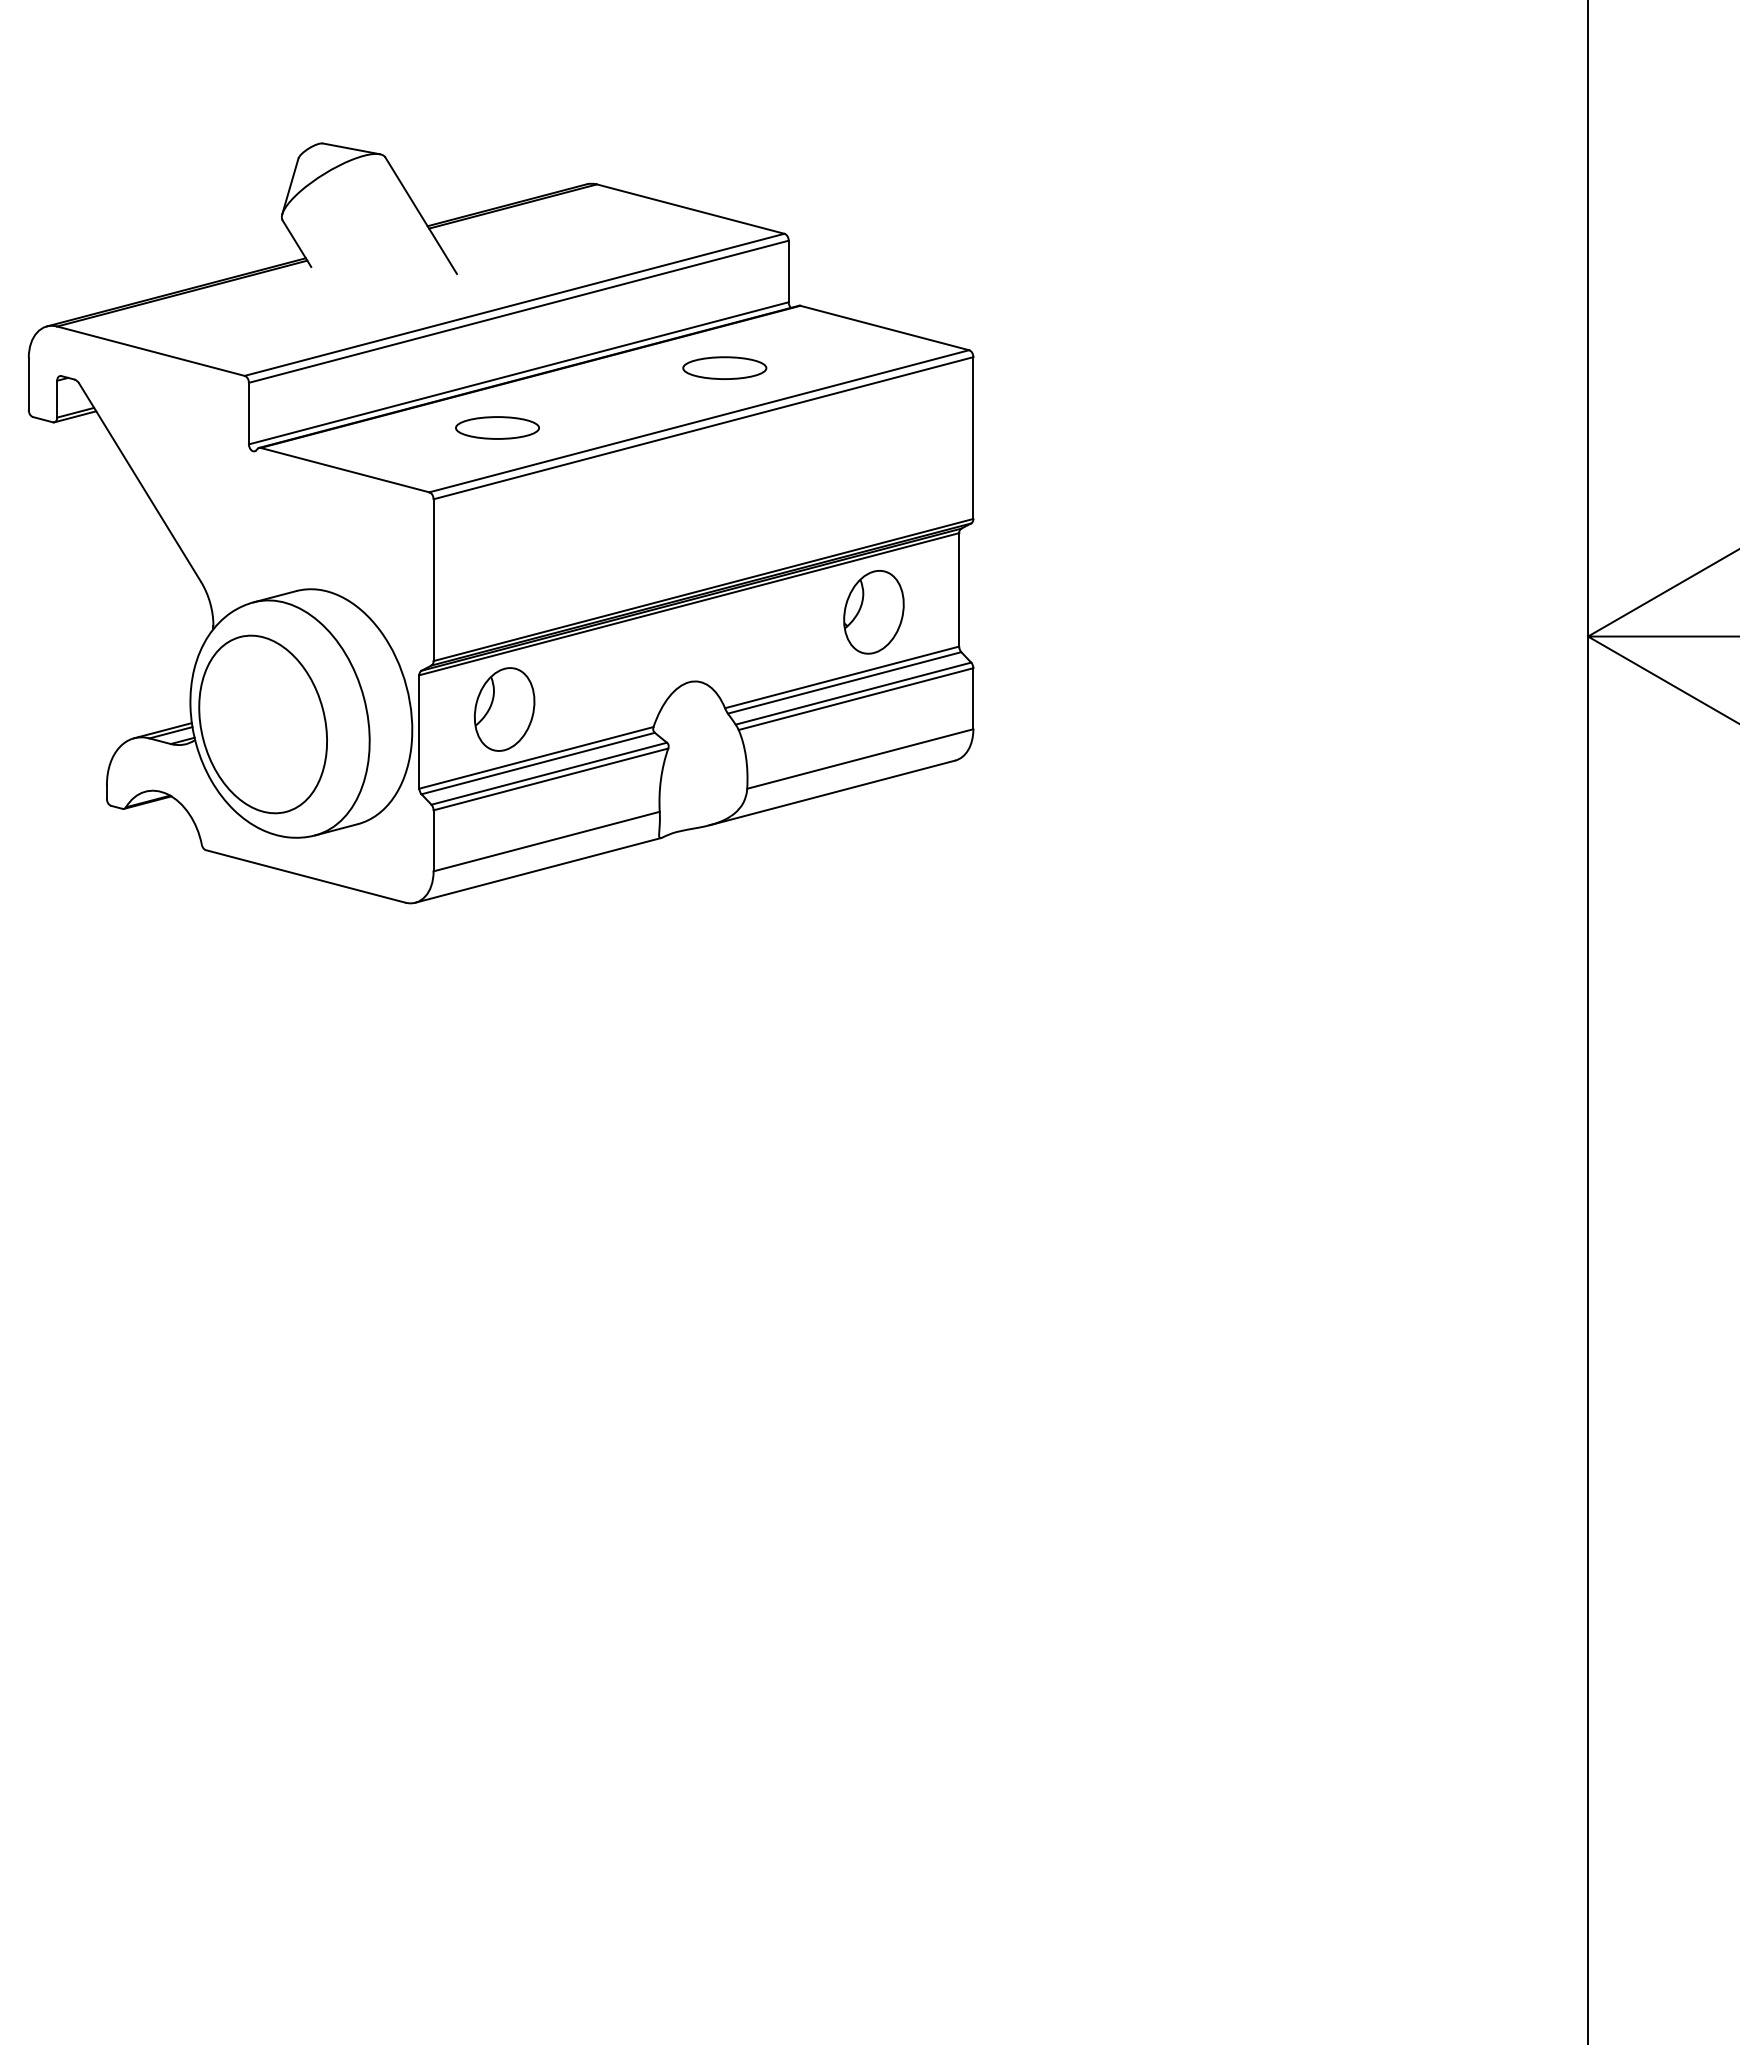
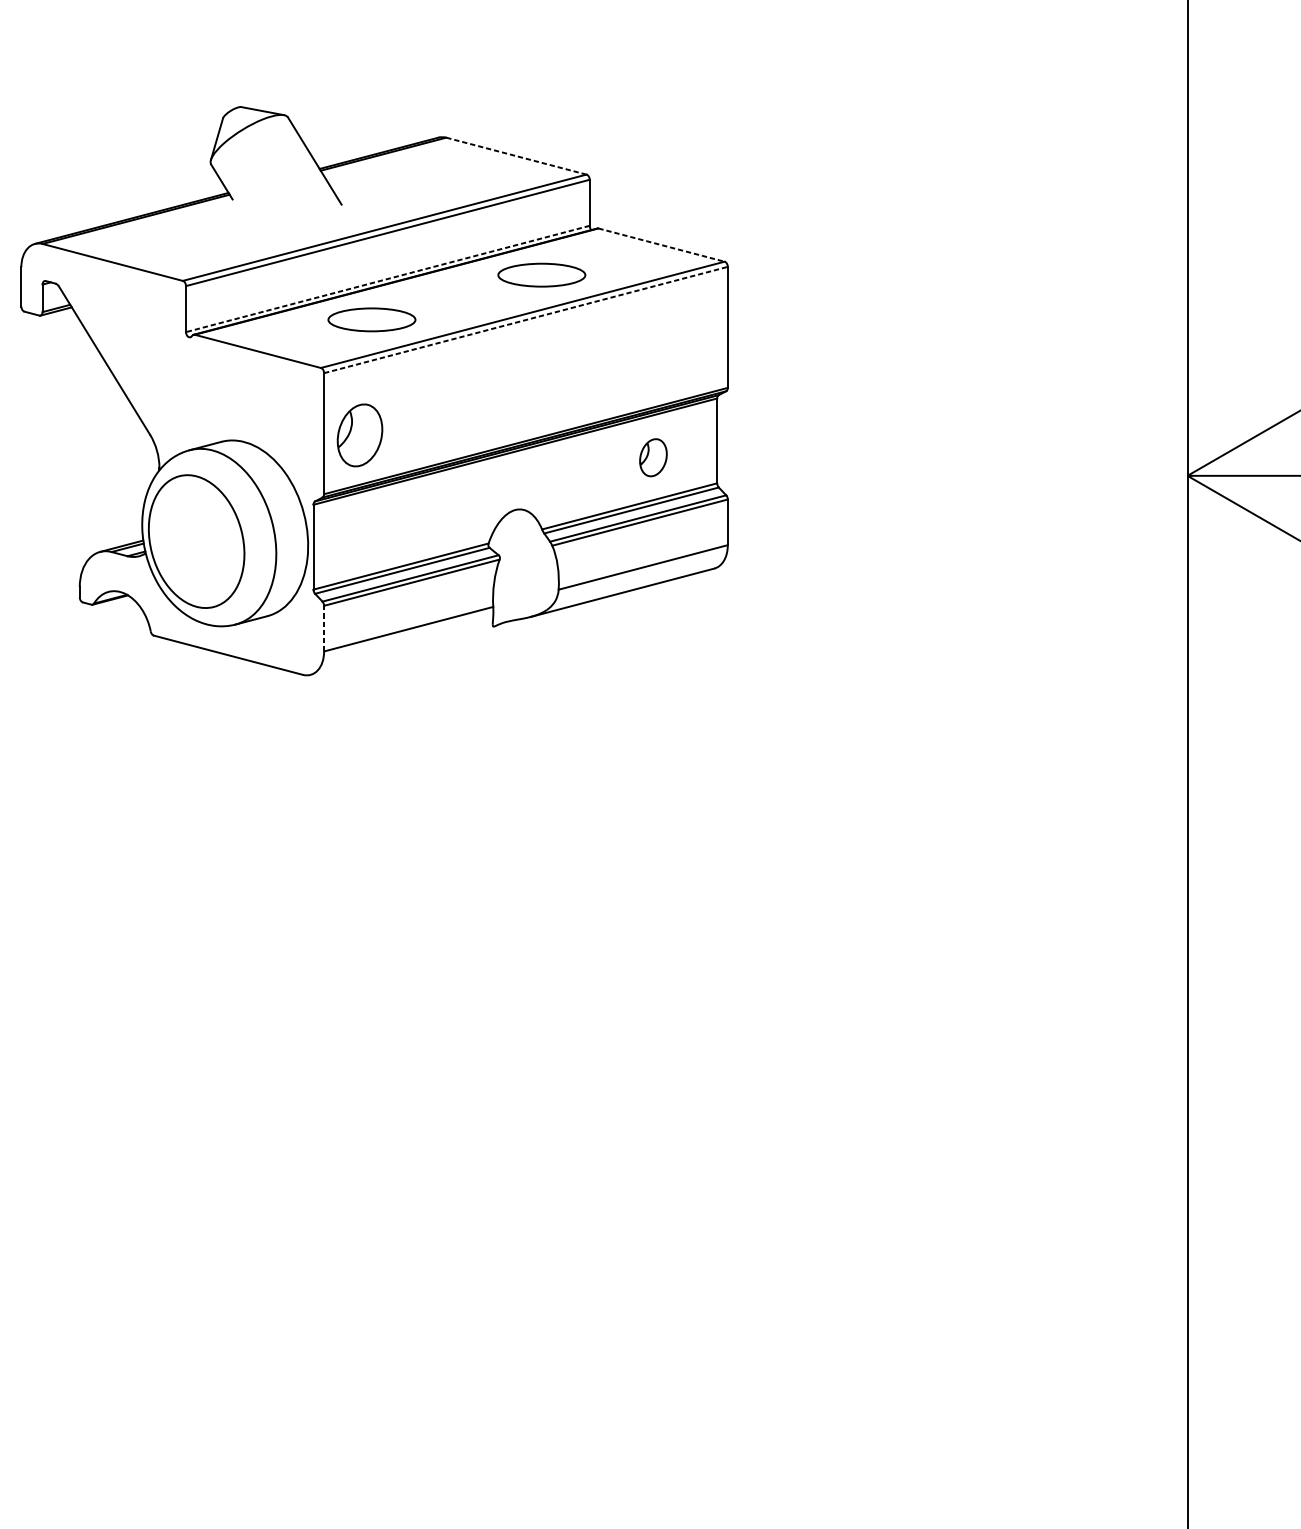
line: (690, 209) -> (516, 156), solid -> dashed
line: (885, 328) -> (662, 245), solid -> dashed
part: (724, 367) -> (541, 274), size x1.4
line: (518, 373) -> (387, 279), solid -> dashed
part: (497, 427) -> (371, 319), size x1.4
line: (703, 428) -> (525, 320), solid -> dashed
part: (873, 612) -> (653, 457), size x0.6
part: (504, 709) -> (359, 435), moved
line: (433, 840) -> (324, 628), solid -> dashed
line: (538, 870) -> (402, 650), removed

